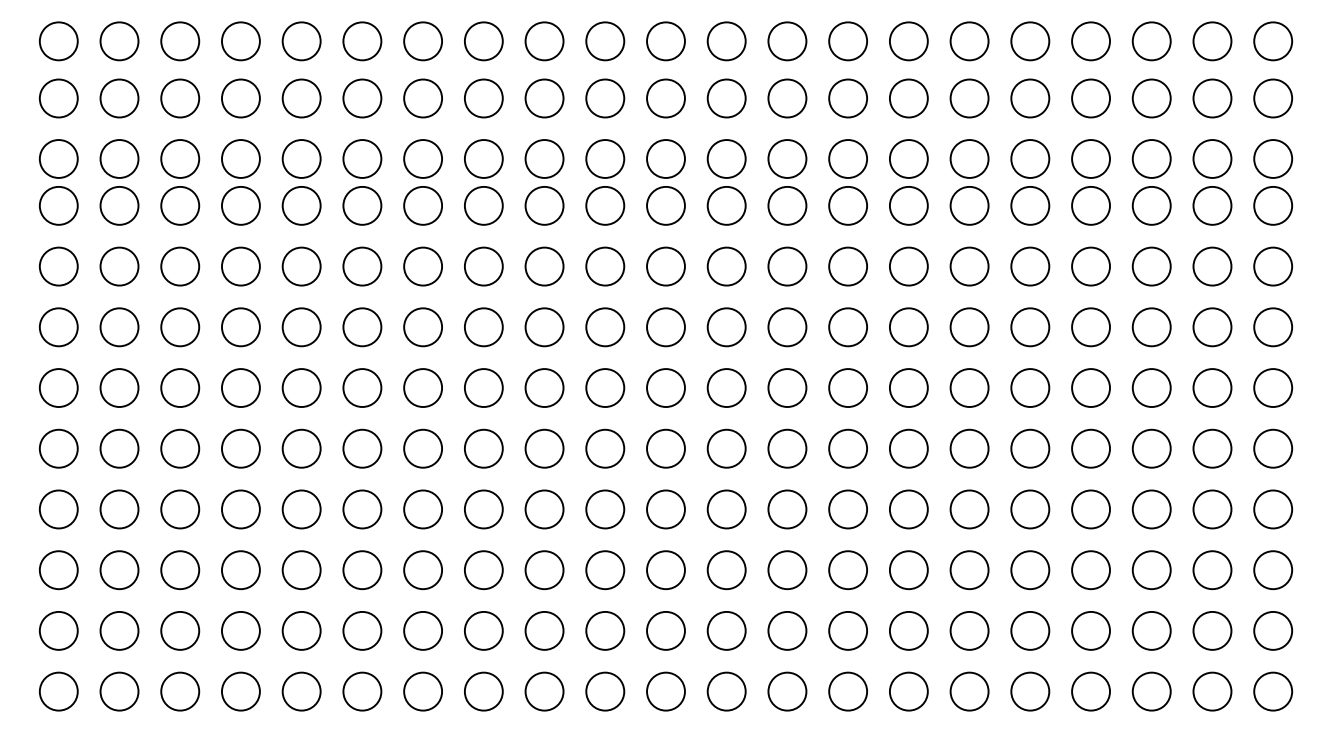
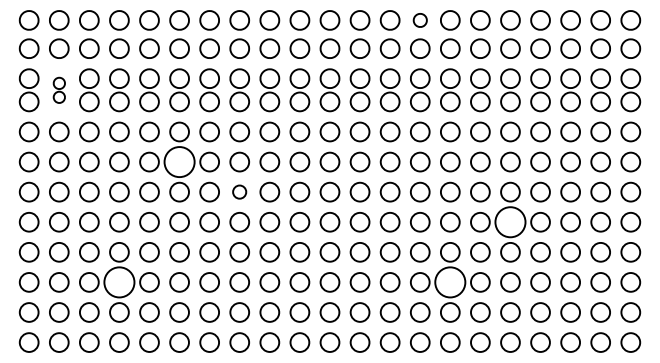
part: (848, 41) -> (420, 20), size x0.7
part: (119, 182) -> (59, 90), size x0.6
circle: (362, 326) -> (179, 161), size x1.6
circle: (483, 386) -> (239, 191), size x0.7
circle: (1030, 447) -> (510, 221), size x1.6
circle: (241, 570) -> (119, 282), size x1.6
circle: (907, 570) -> (449, 282), size x1.6

